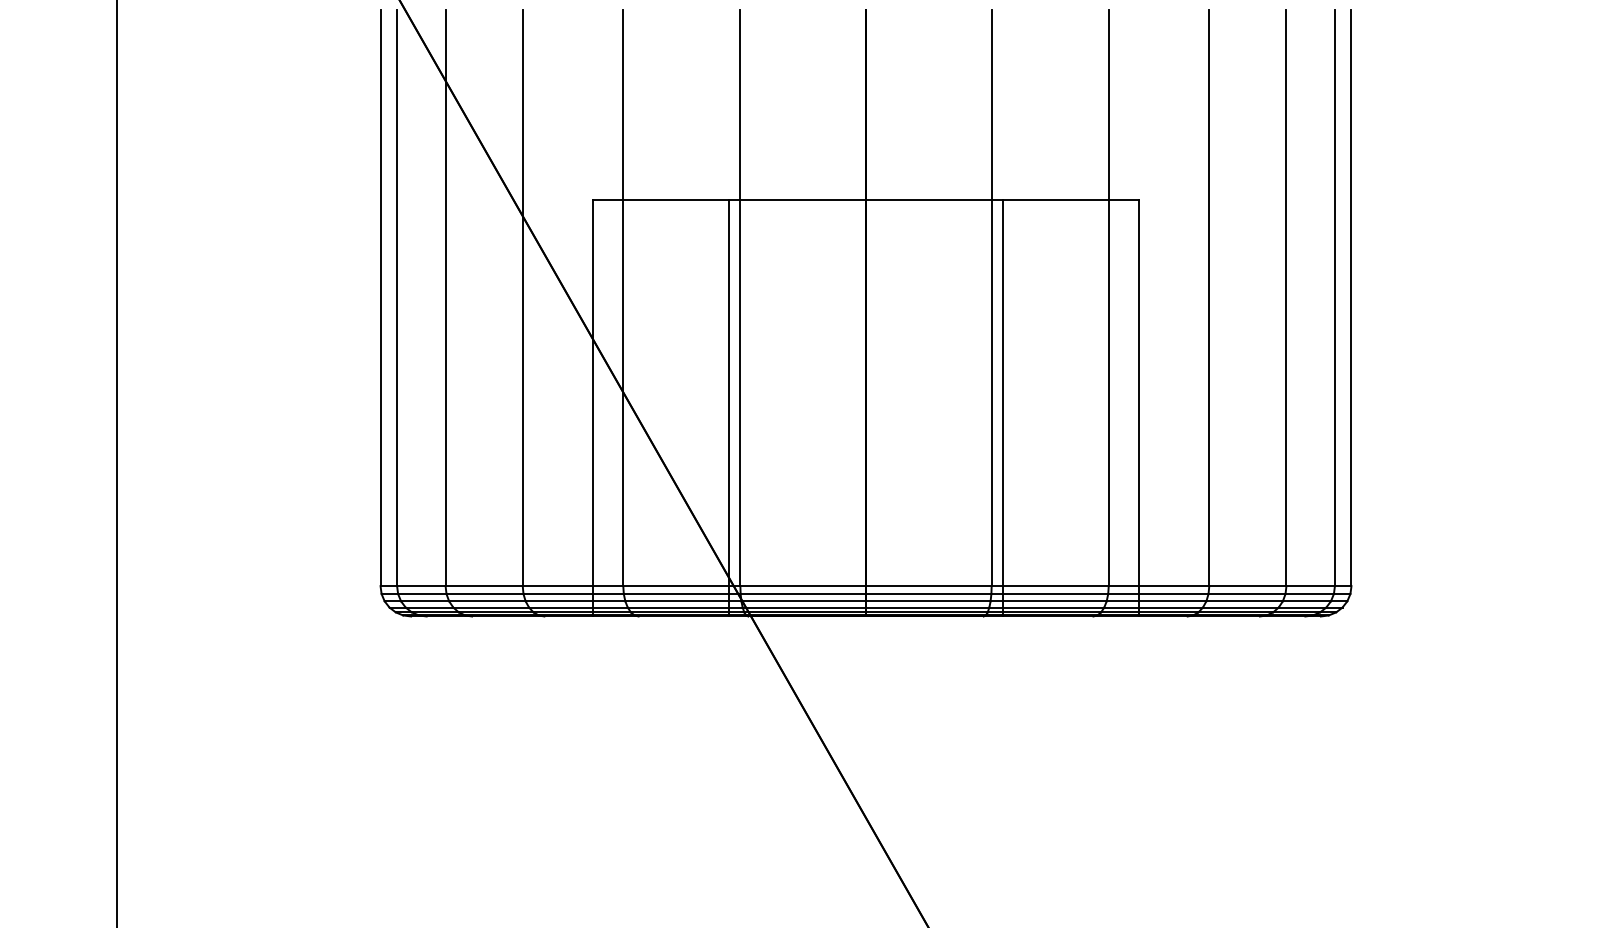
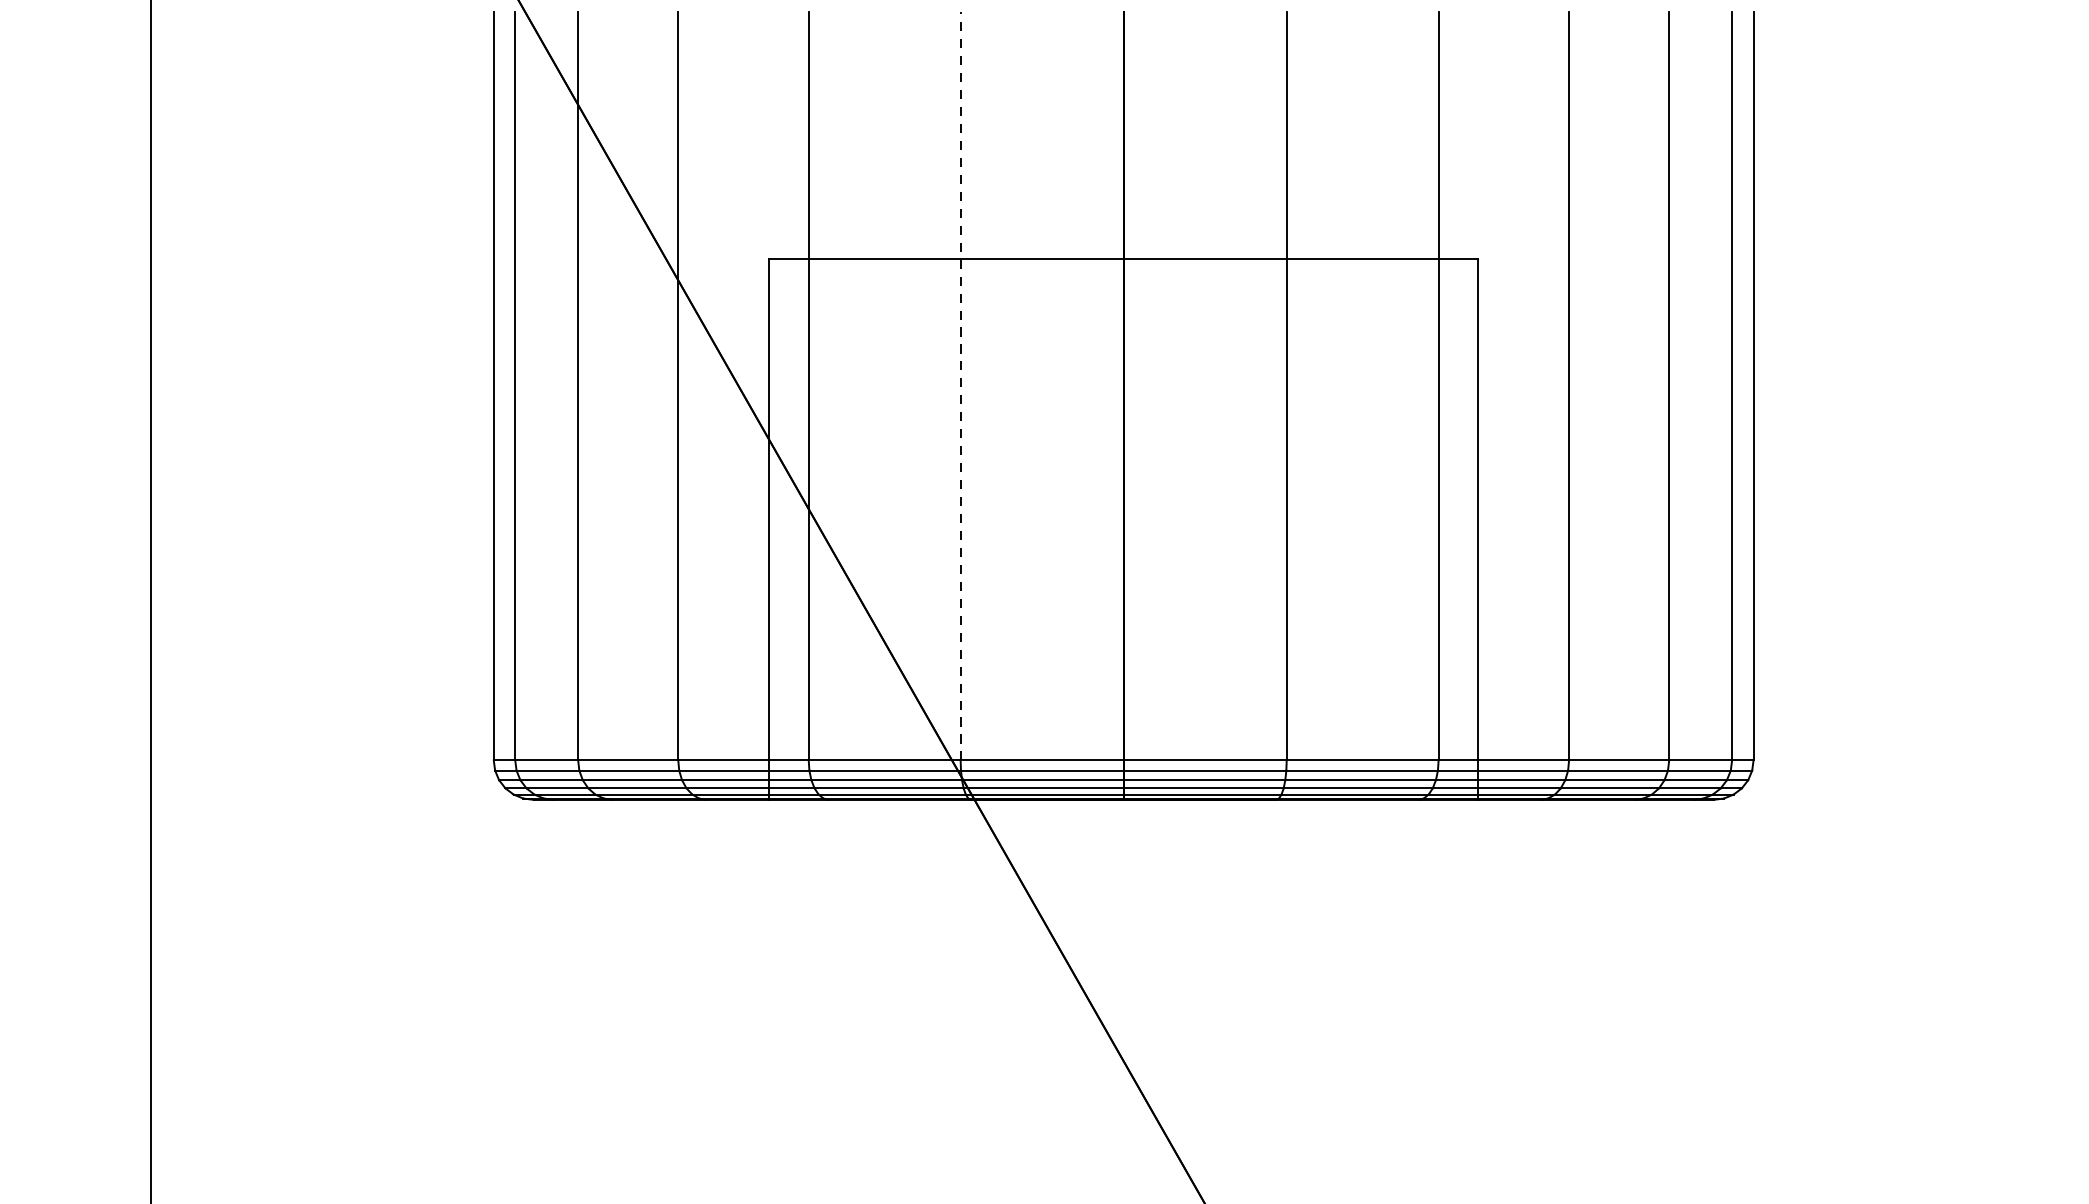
line: (740, 297) -> (960, 385), solid -> dashed
line: (729, 407) -> (946, 528), removed
line: (1002, 407) -> (1300, 528), removed

